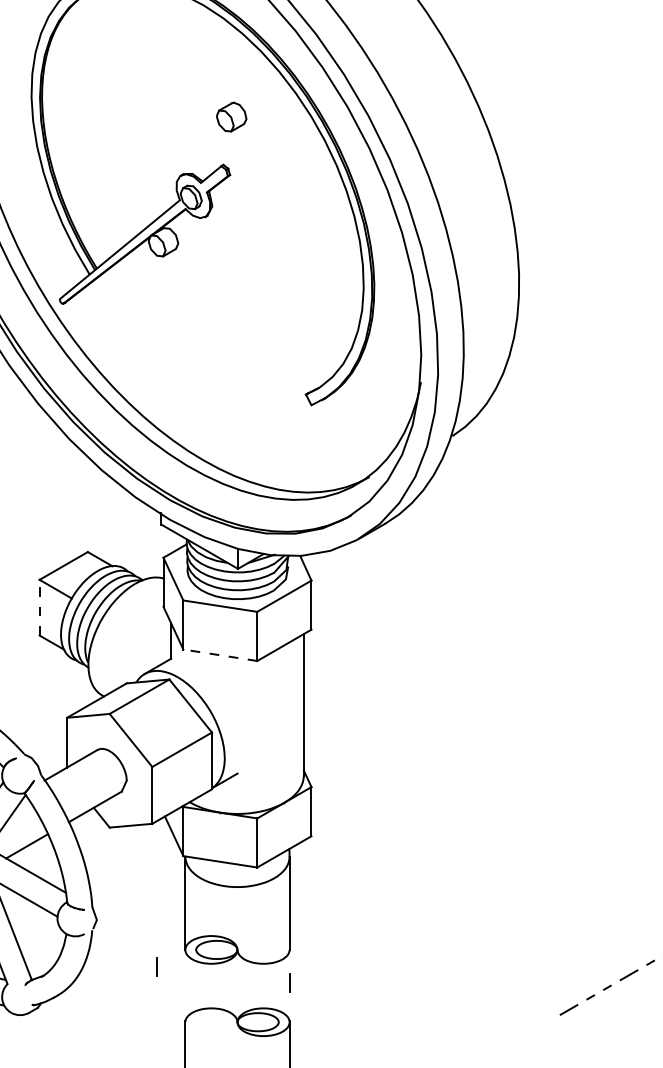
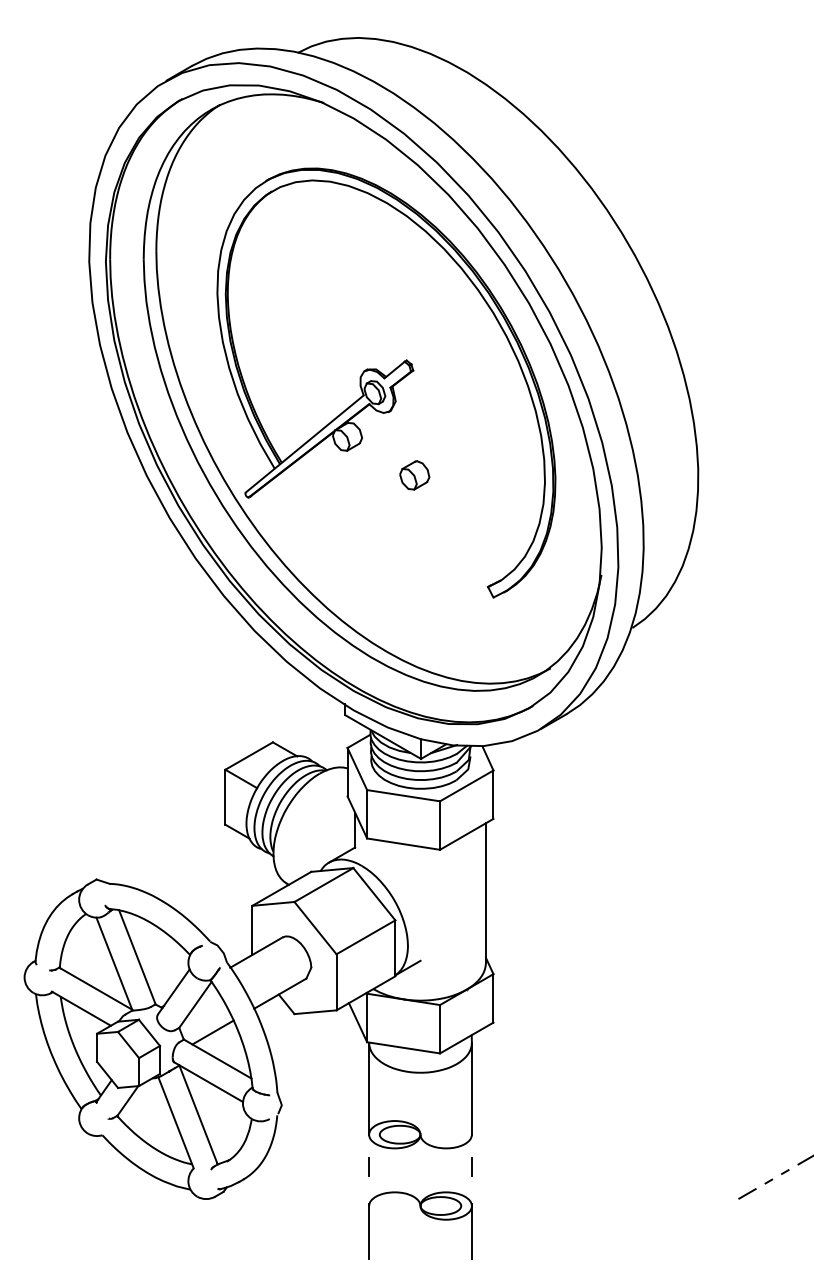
part: (231, 117) -> (414, 475), moved
line: (39, 606) -> (225, 796), dashed -> solid
line: (220, 655) -> (403, 844), dashed -> solid
line: (156, 965) -> (368, 1166), moved

